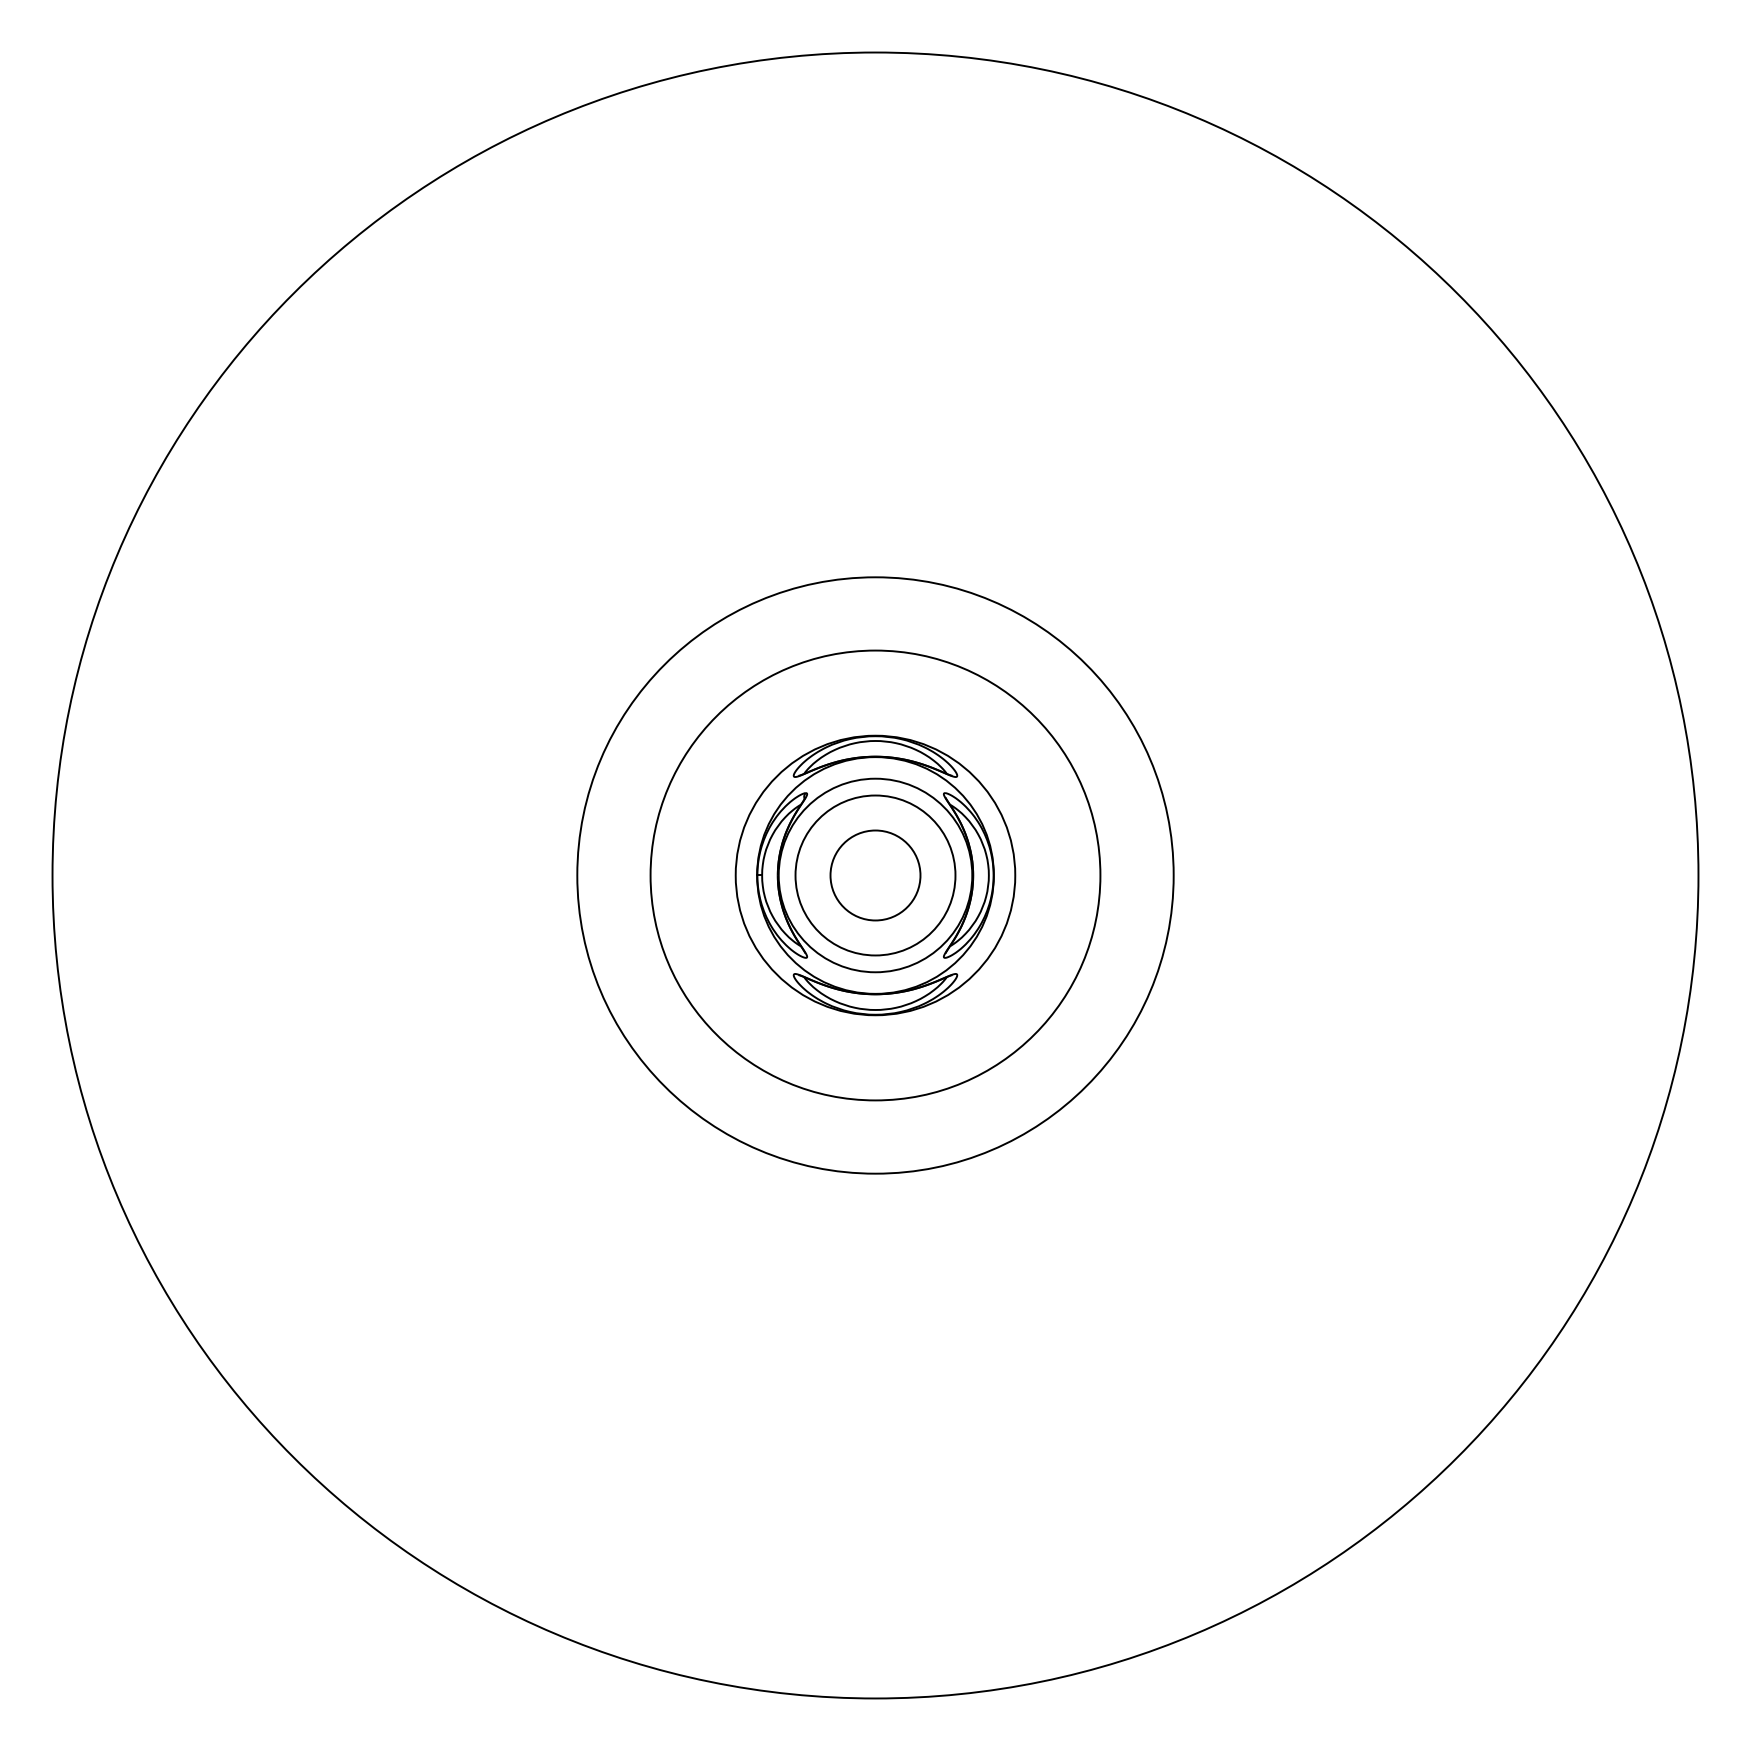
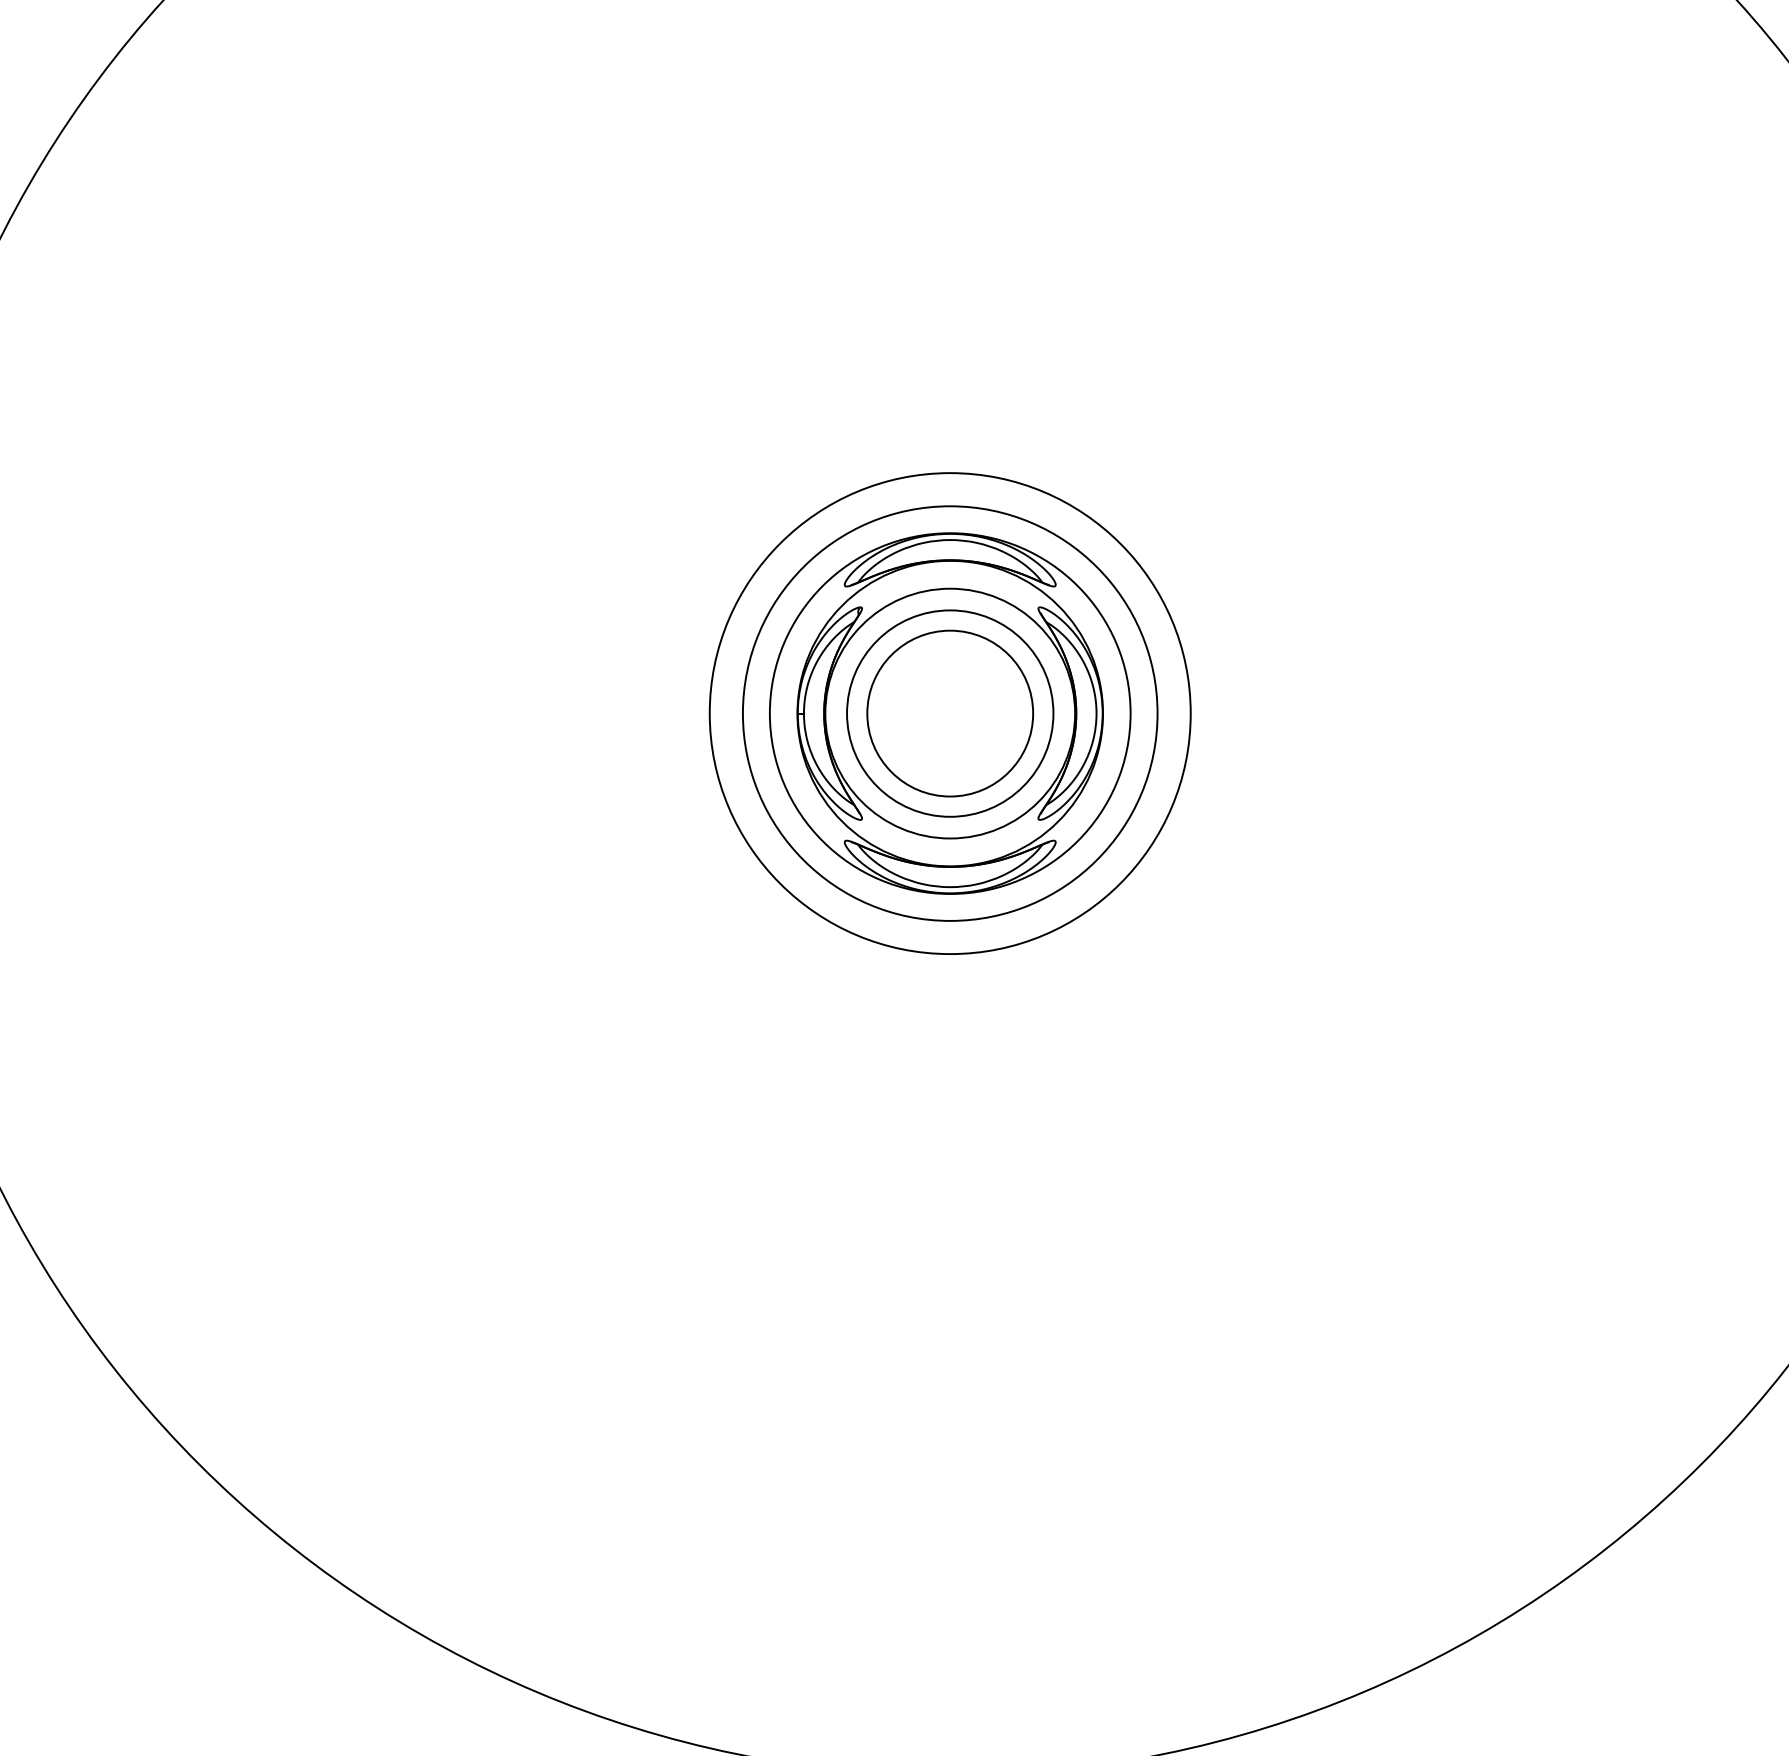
circle: (875, 875) -> (950, 713), size x0.62
circle: (875, 875) -> (950, 713), size x0.71
circle: (875, 875) -> (950, 713), size x1.43

